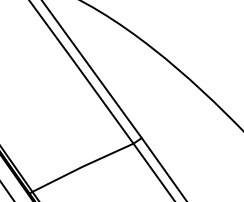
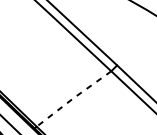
line: (82, 166) -> (73, 98), solid -> dashed

